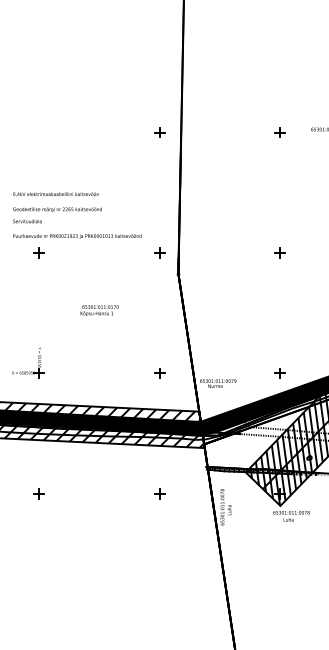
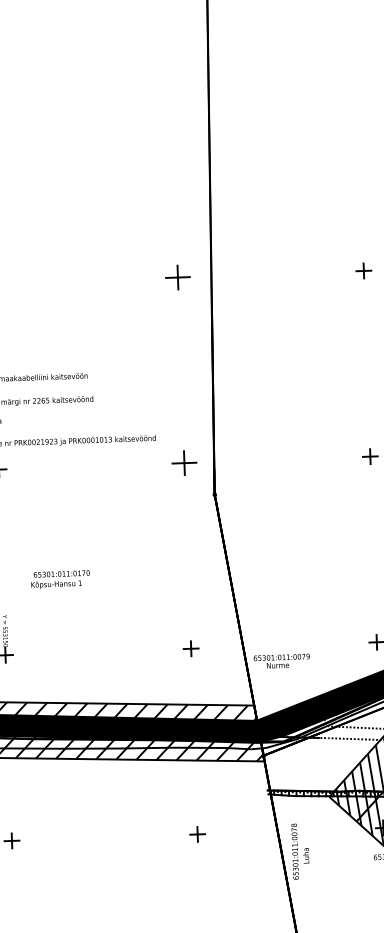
part: (159, 132) -> (177, 277), size x1.6
part: (159, 252) -> (184, 462), size x1.6
text: (99, 310) -> (60, 579), moved

